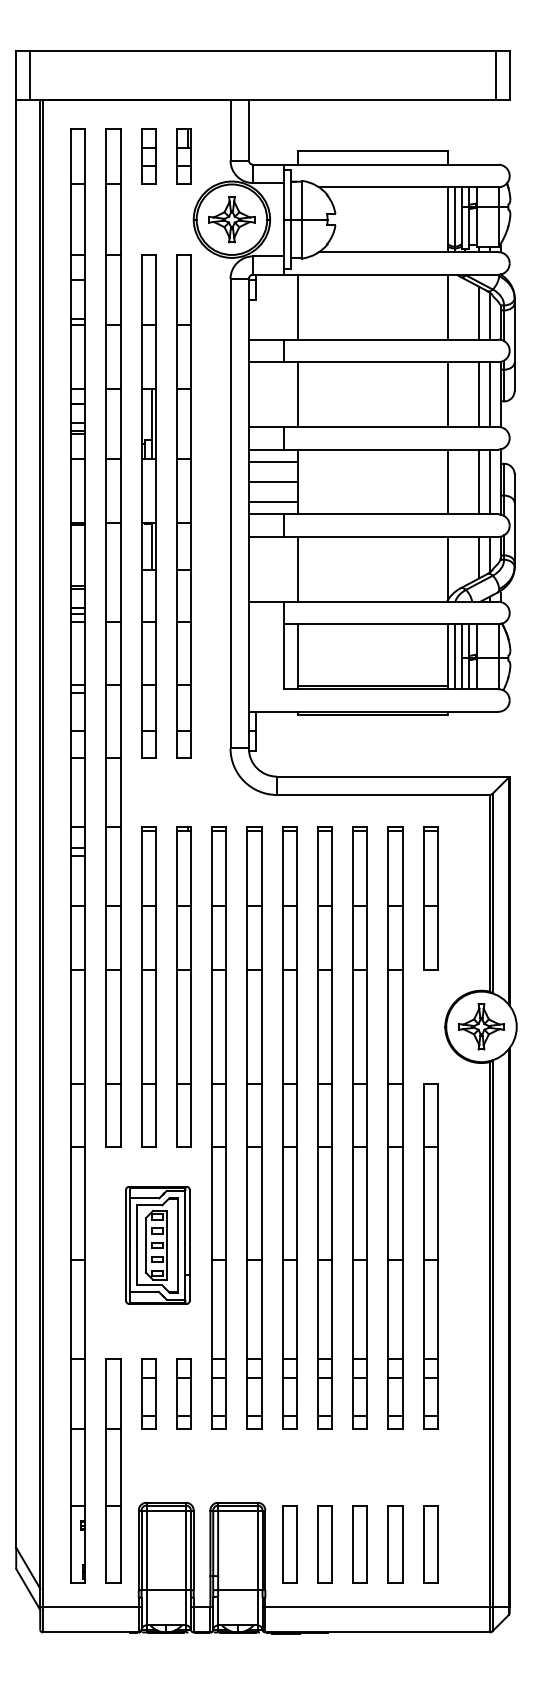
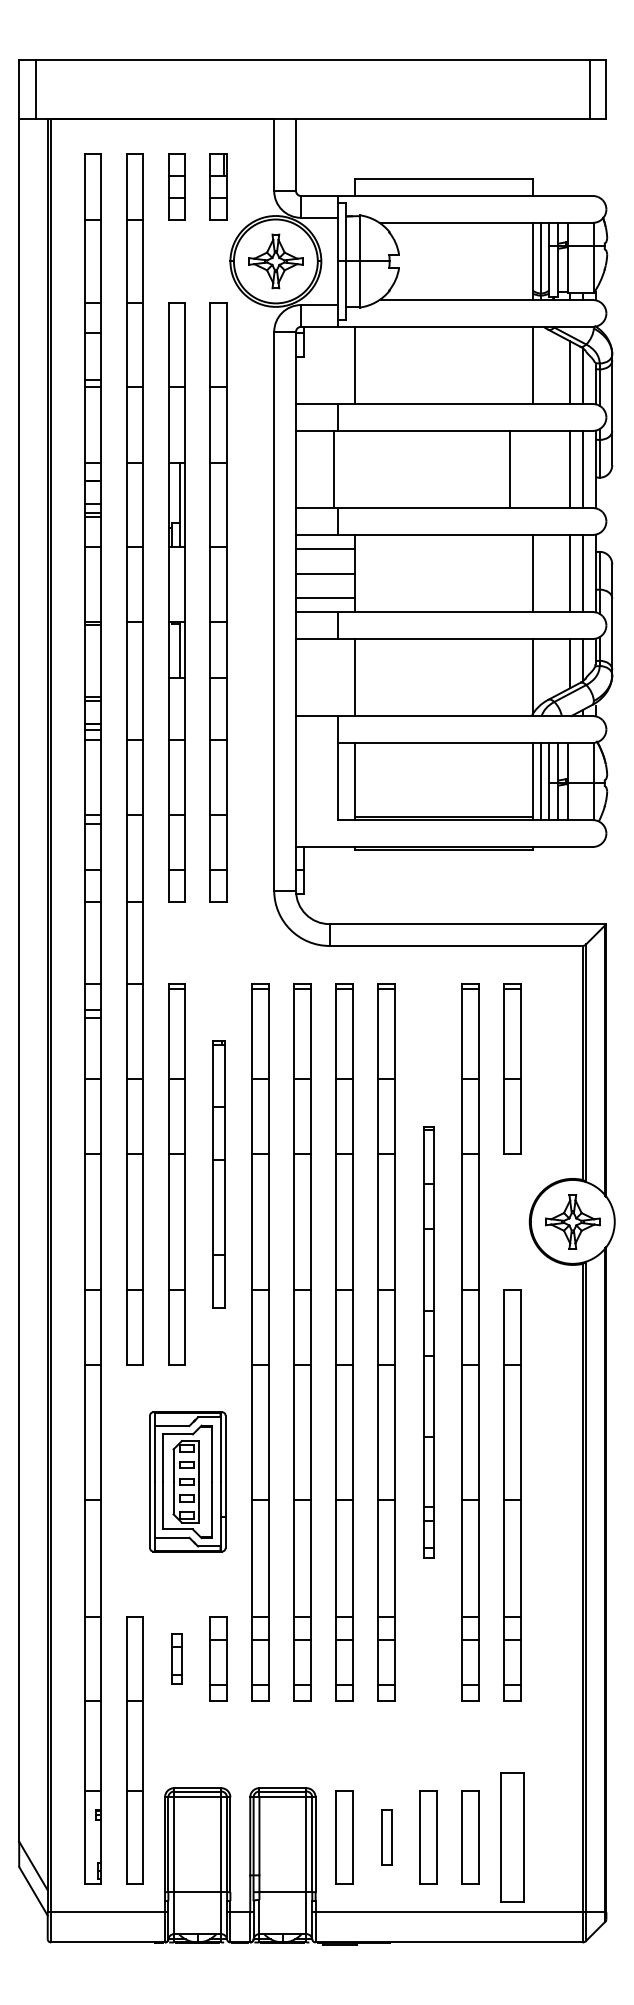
line: (298, 394) -> (333, 469), moved
line: (447, 394) -> (509, 469), moved
part: (183, 987) -> (218, 1174), size x0.7
part: (360, 1128) -> (428, 1342), size x0.6
part: (148, 1393) -> (176, 1658), size x0.6
part: (324, 1544) -> (386, 1837), size x0.6
part: (430, 1544) -> (512, 1837), size x1.4

